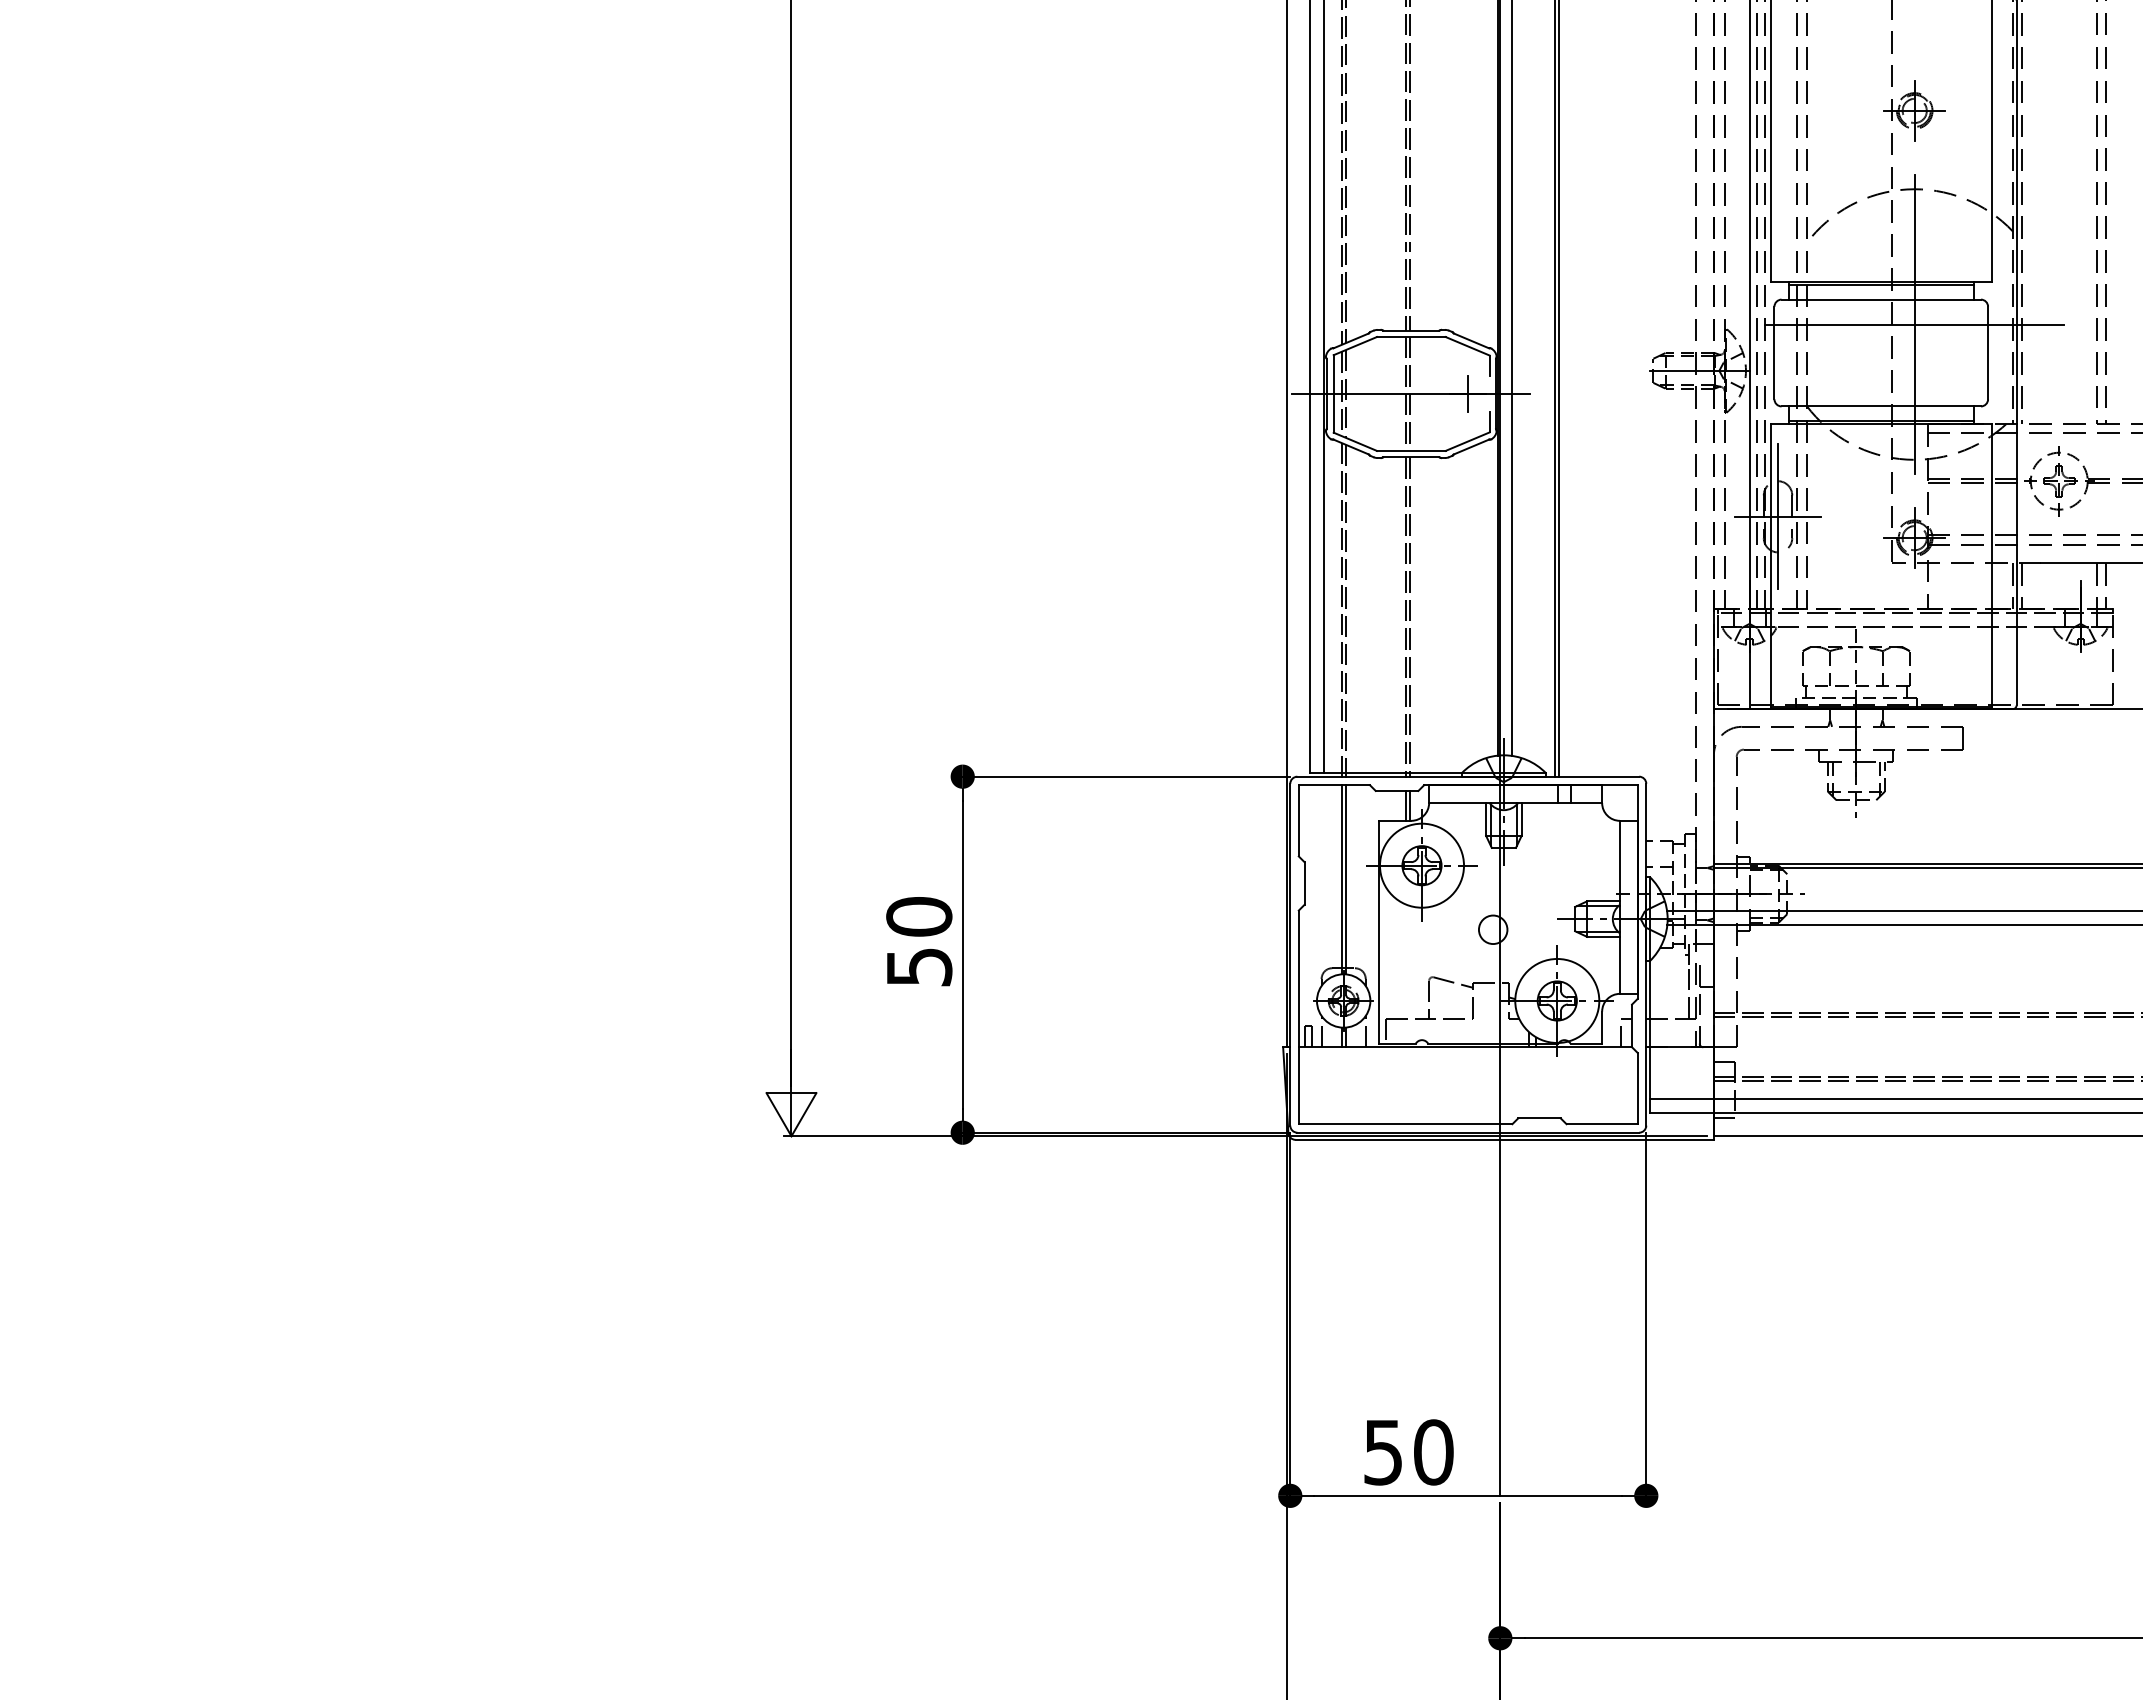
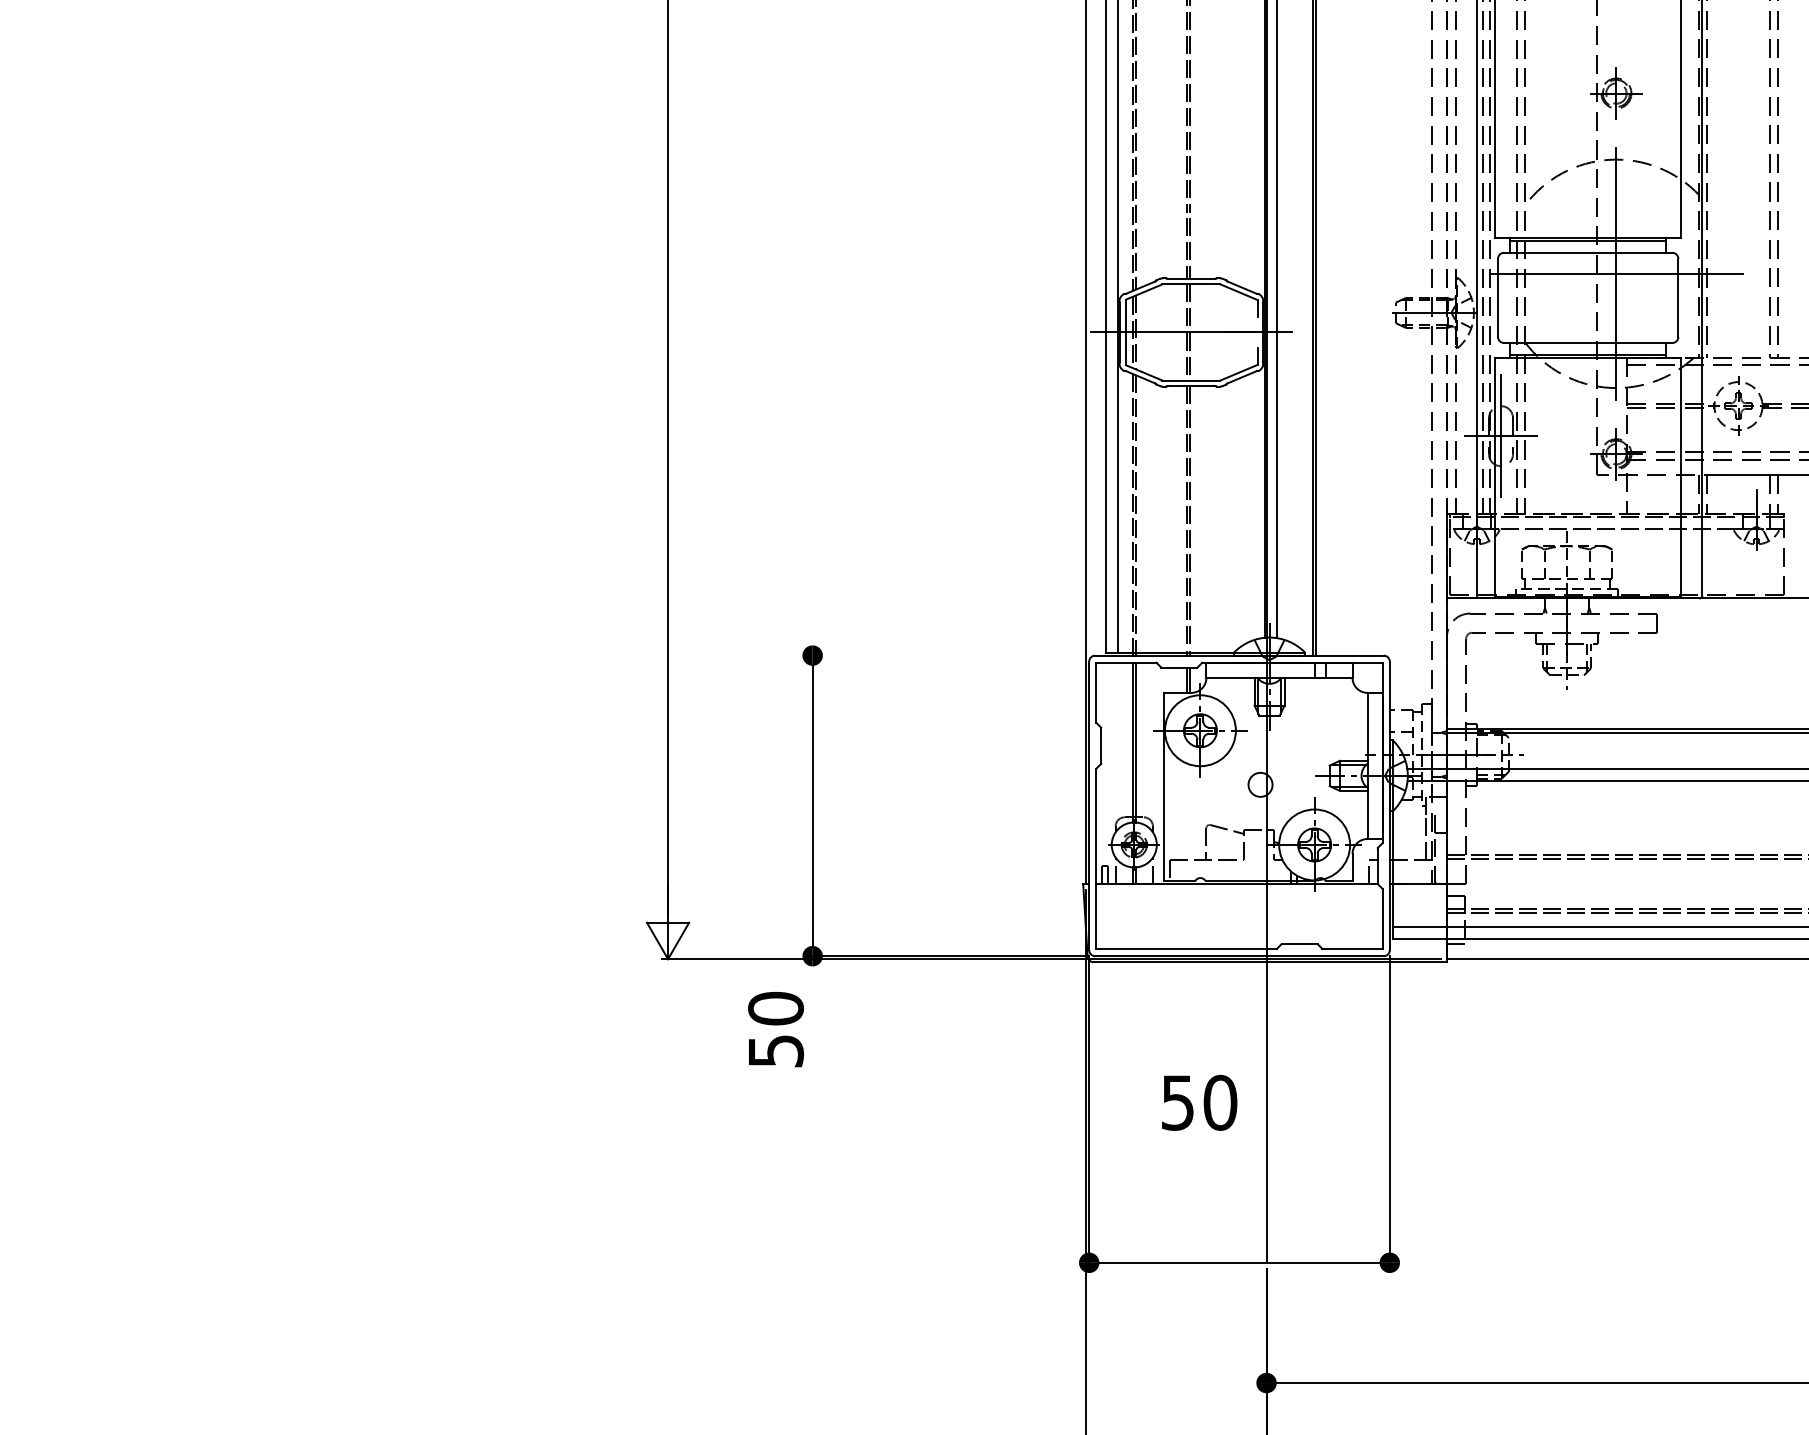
line: (1468, 393) -> (1239, 332), removed
line: (1122, 776) -> (947, 655), removed
text: (919, 941) -> (776, 1029), moved
text: (1408, 1452) -> (1199, 1102), moved

